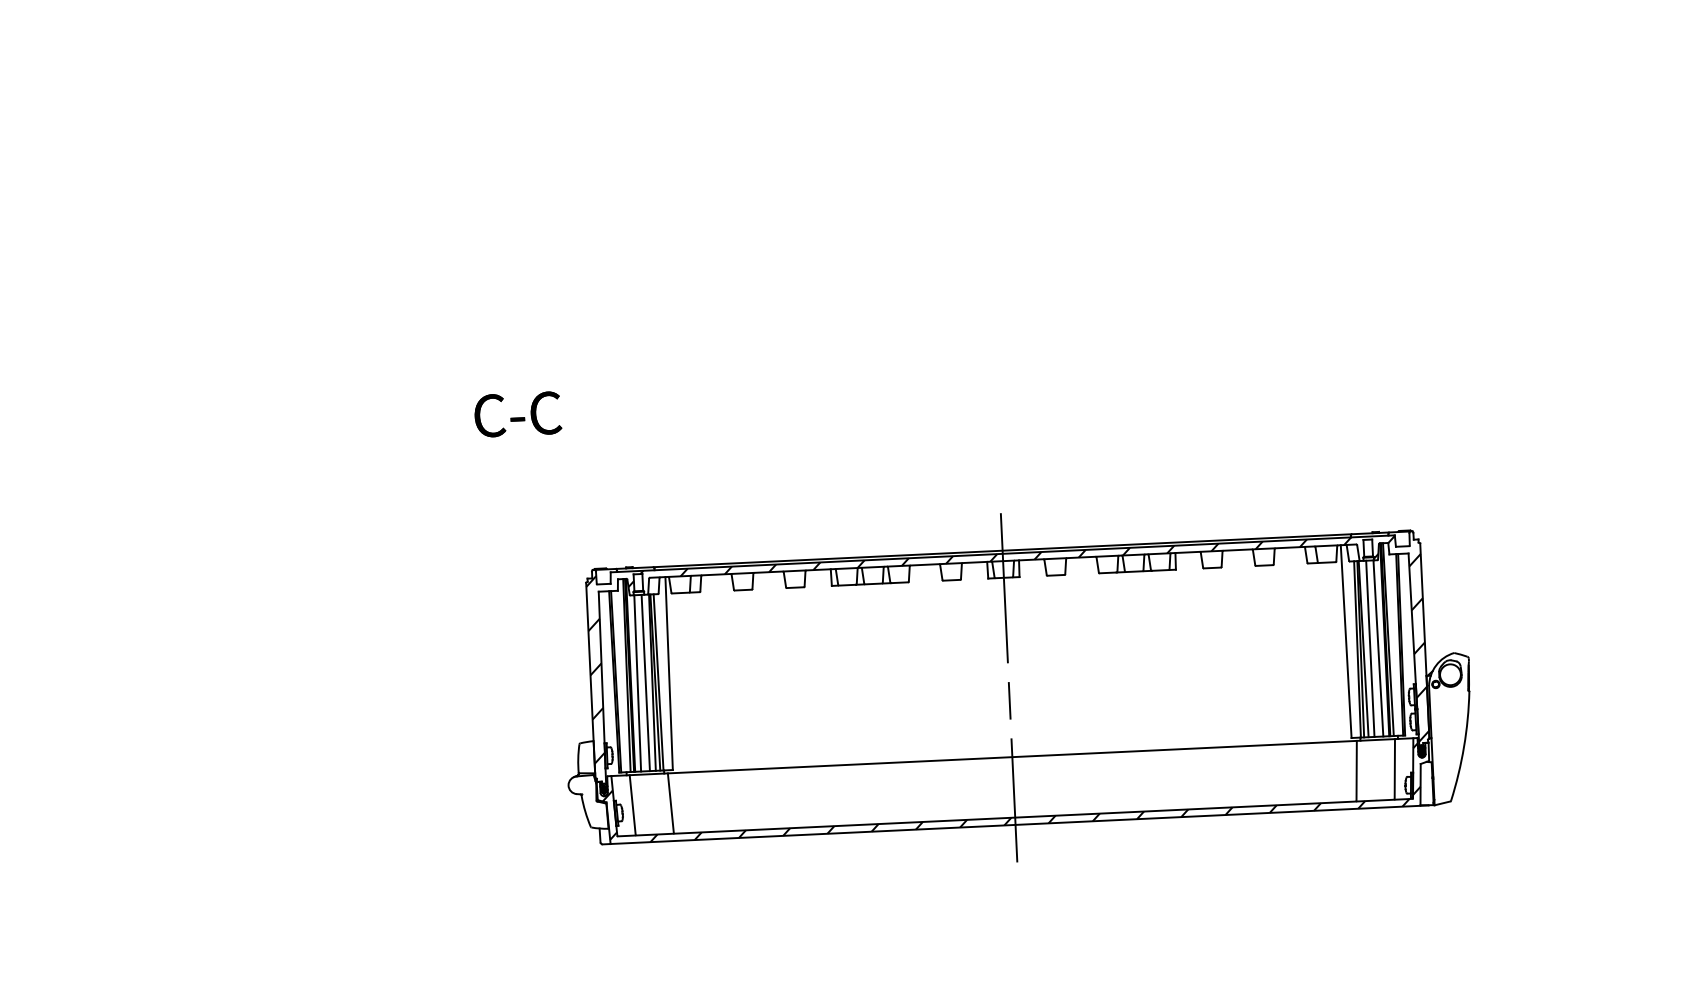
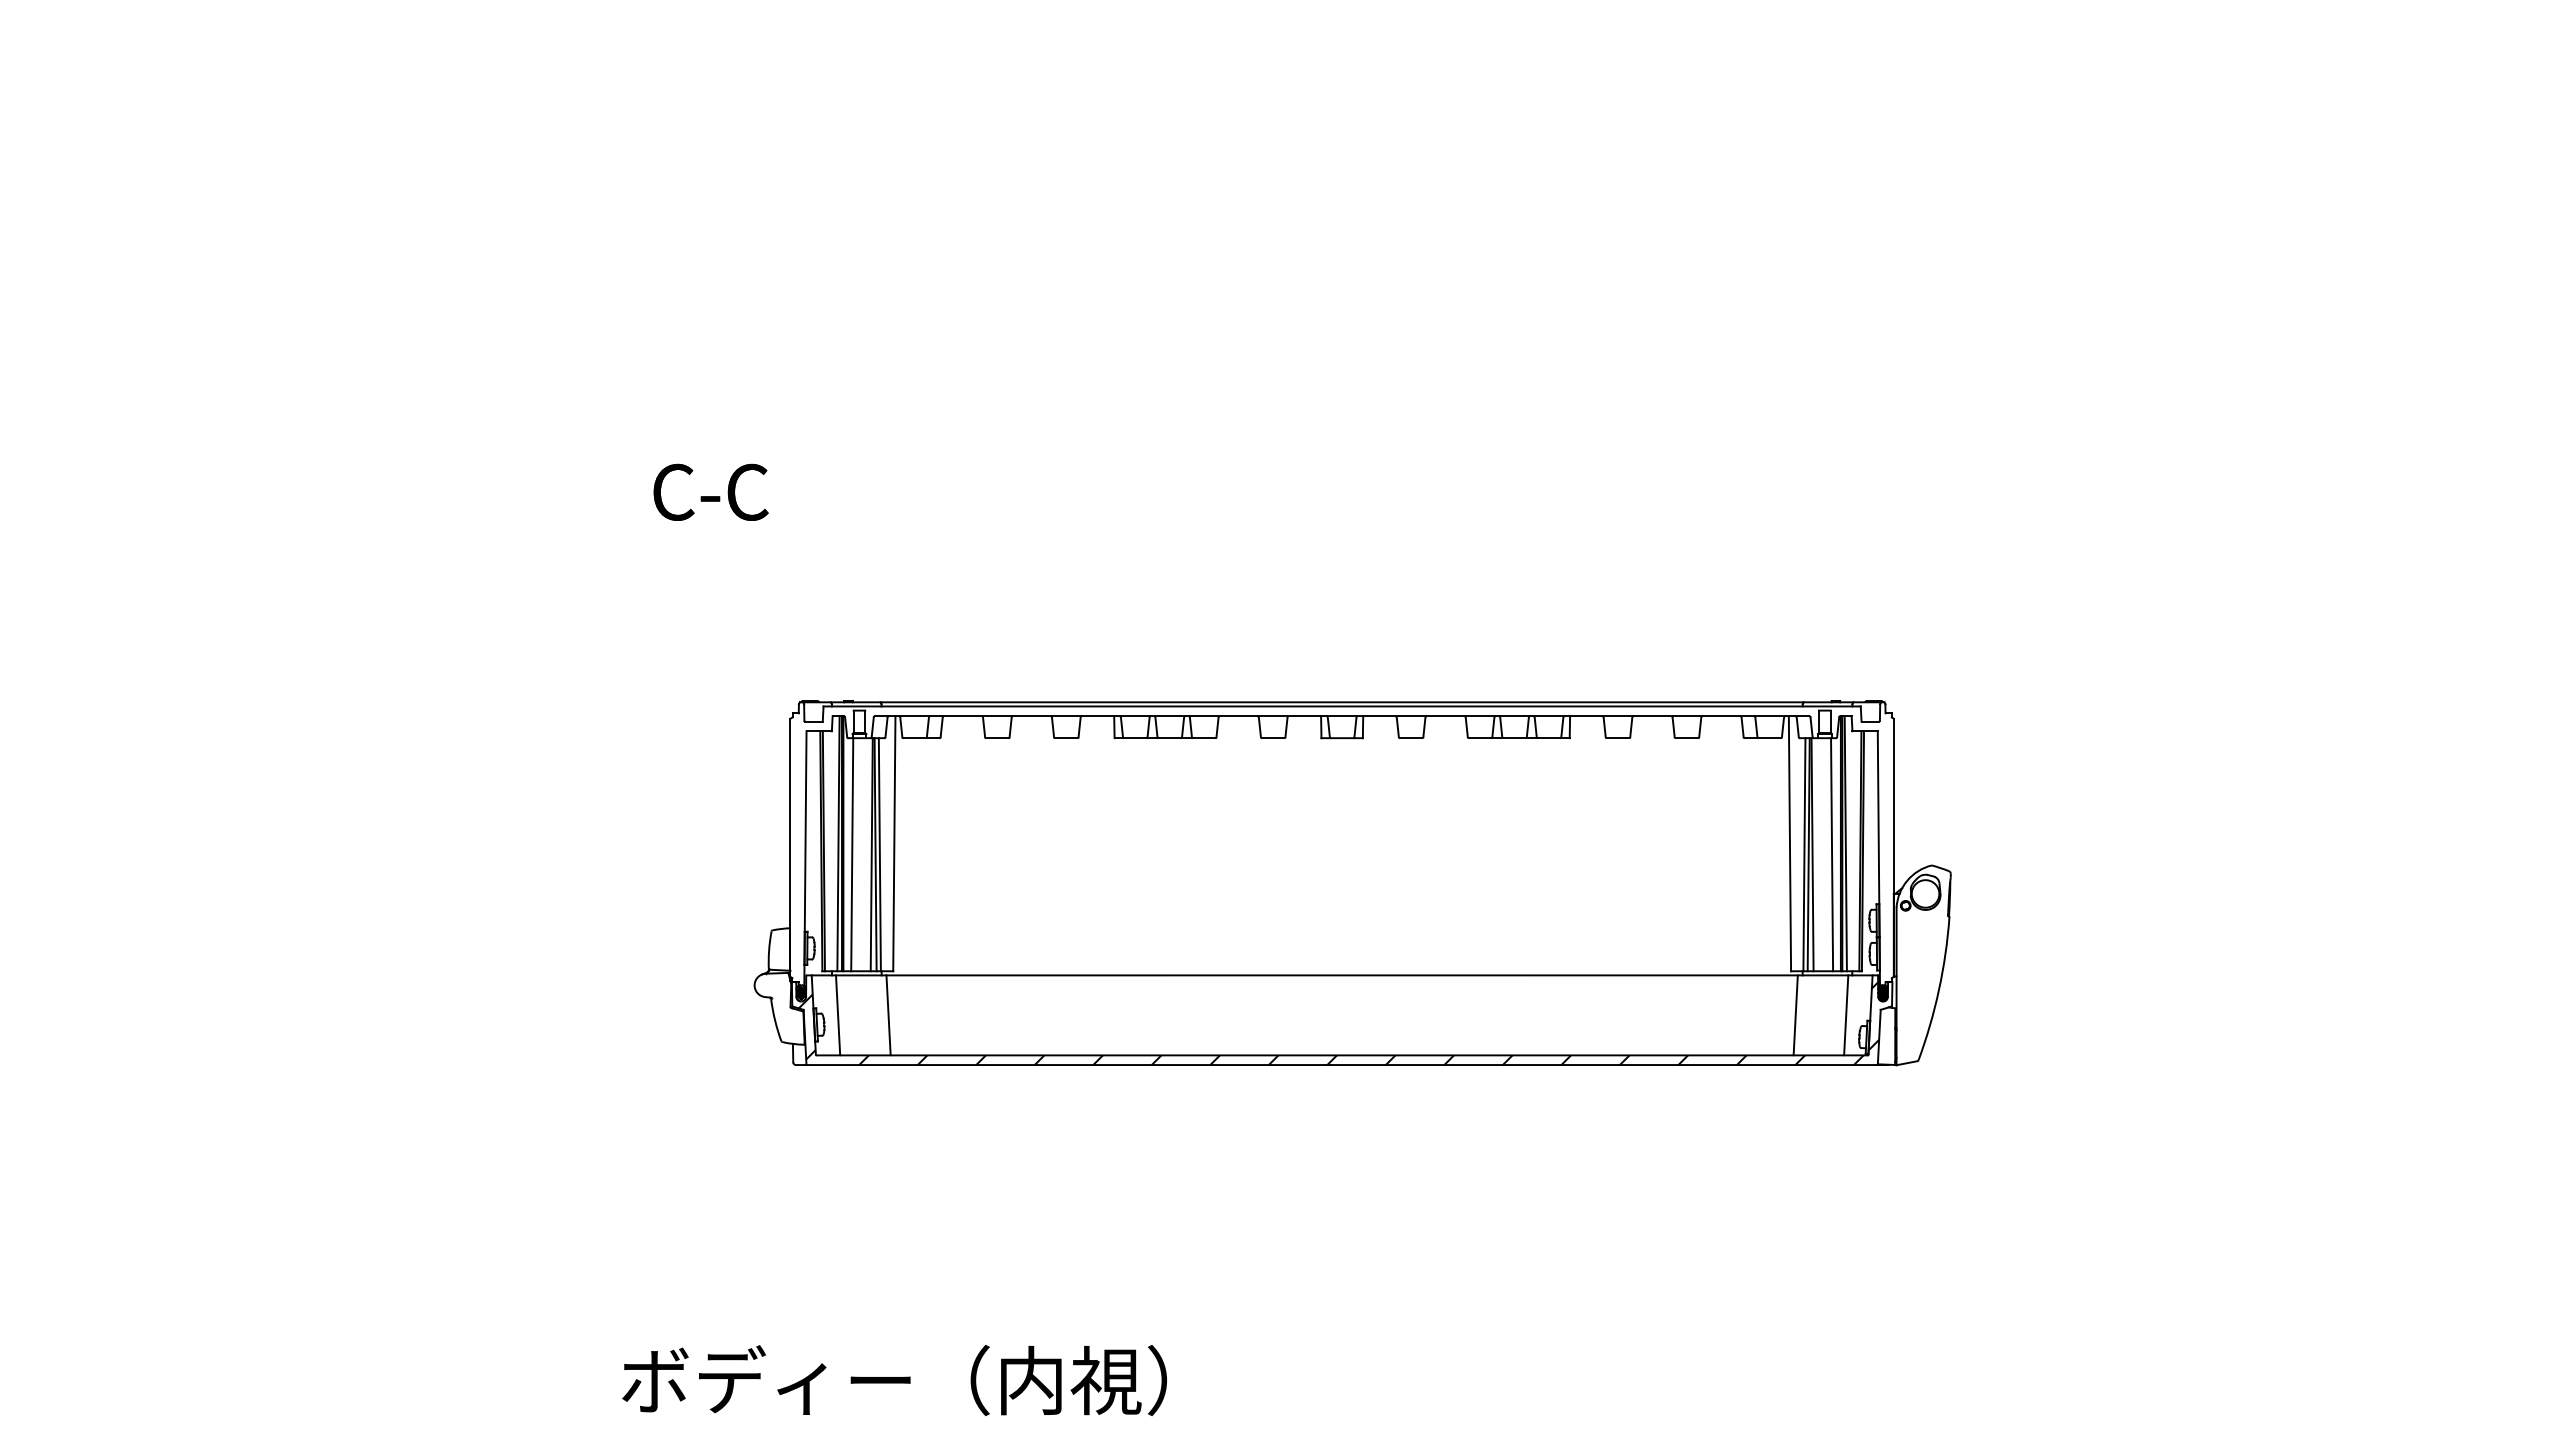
line: (1370, 648) -> (1821, 854), removed
hatch: (1007, 657) -> (1341, 843), removed
line: (645, 682) -> (862, 854), removed
line: (1009, 687) -> (1342, 883), removed

